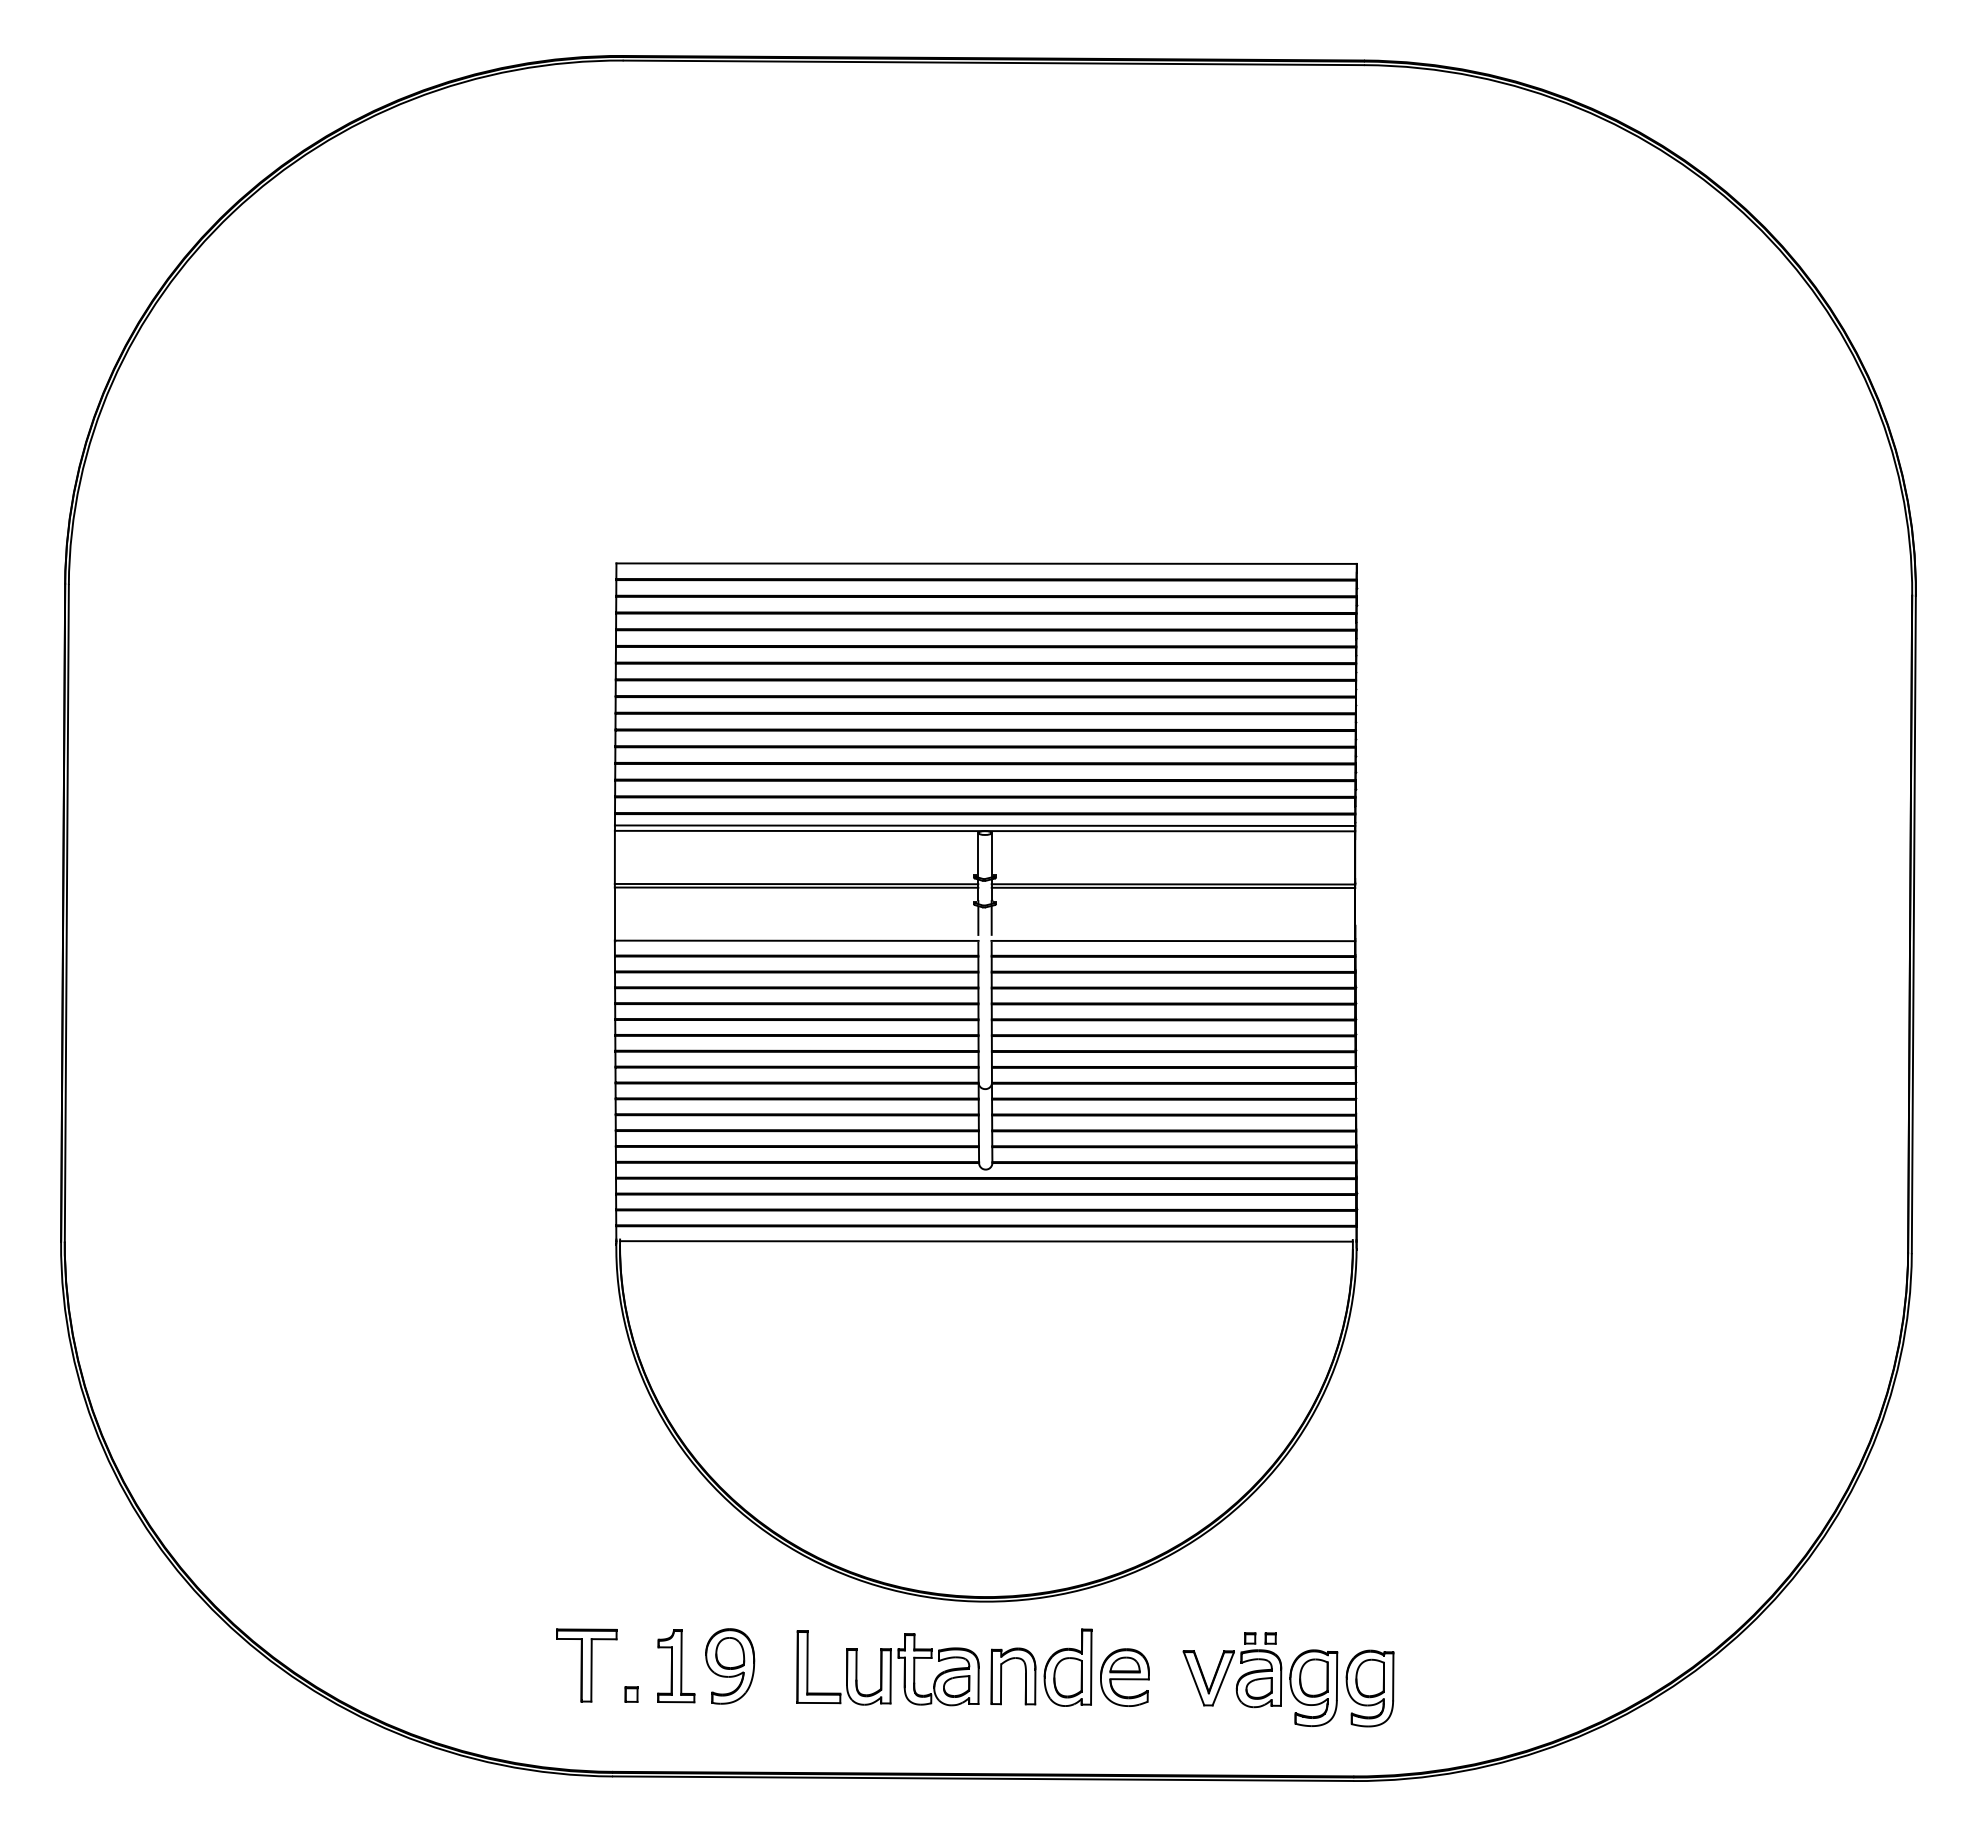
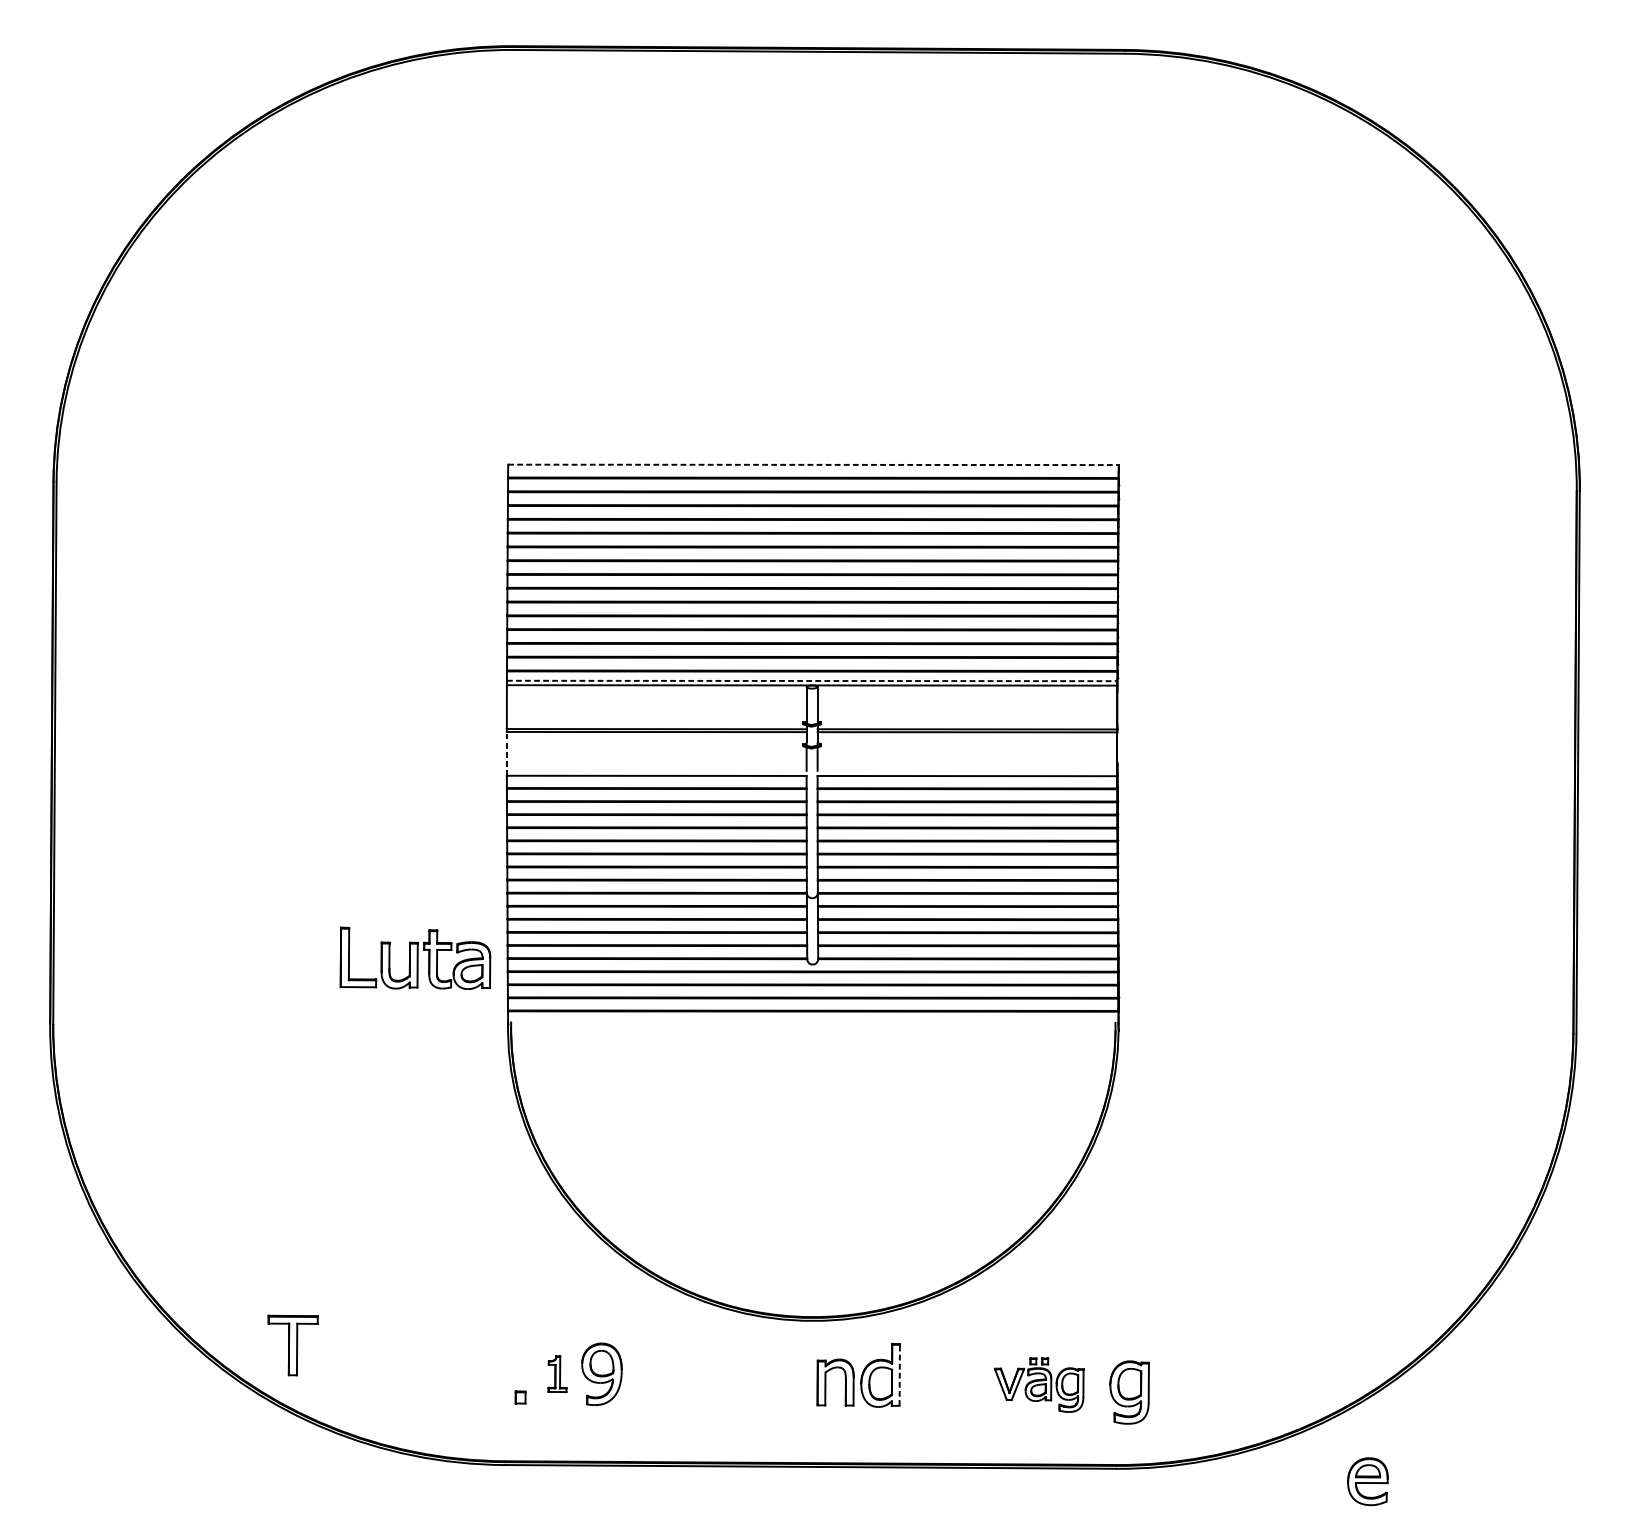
line: (987, 563) -> (814, 464), solid -> dashed
line: (985, 825) -> (812, 680), solid -> dashed
line: (614, 914) -> (506, 754), solid -> dashed
line: (986, 1241) -> (813, 1023), removed
part: (586, 1665) -> (292, 1345), moved
part: (676, 1666) -> (557, 1374), size x0.6
line: (1091, 1667) -> (899, 1375), solid -> dashed
part: (887, 1668) -> (415, 958), moved
part: (1124, 1677) -> (1367, 1481), moved
part: (1260, 1679) -> (1039, 1385), size x0.7

